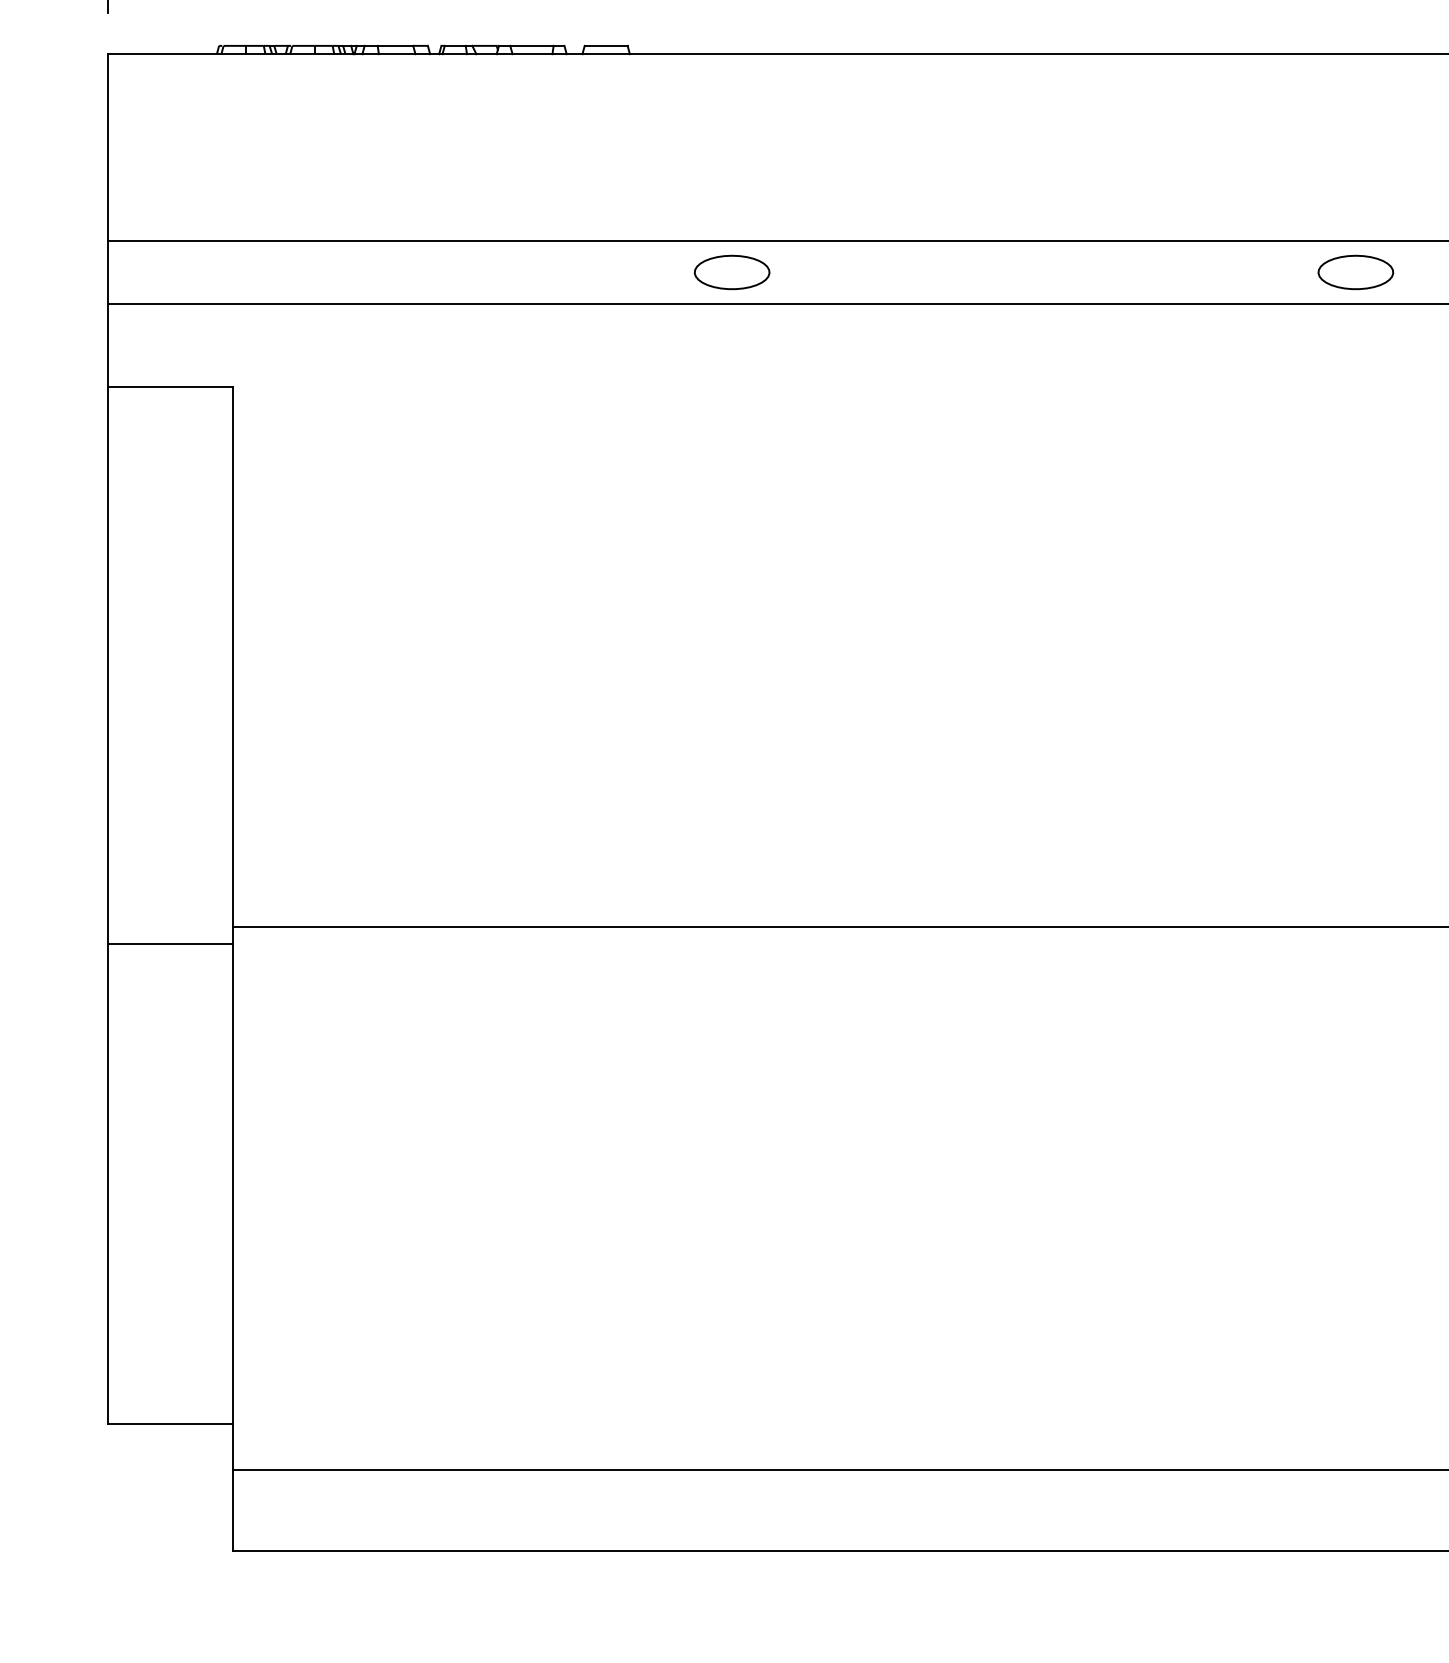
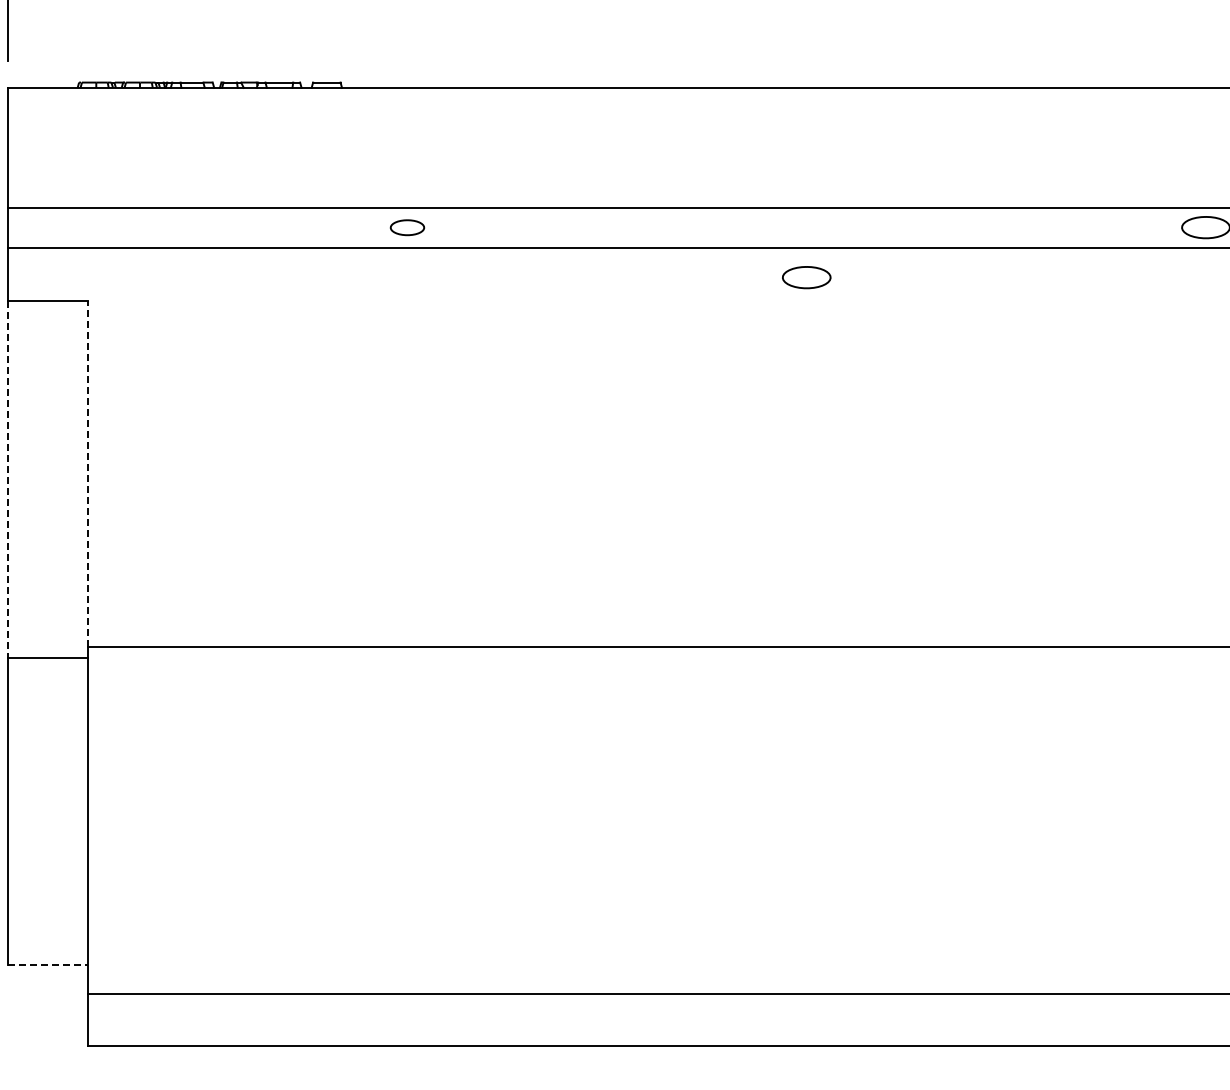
part: (732, 272) -> (407, 227), size x0.7
part: (1355, 272) -> (806, 277), moved
line: (233, 656) -> (88, 473), solid -> dashed
line: (108, 665) -> (8, 479), solid -> dashed
line: (171, 1423) -> (48, 964), solid -> dashed

